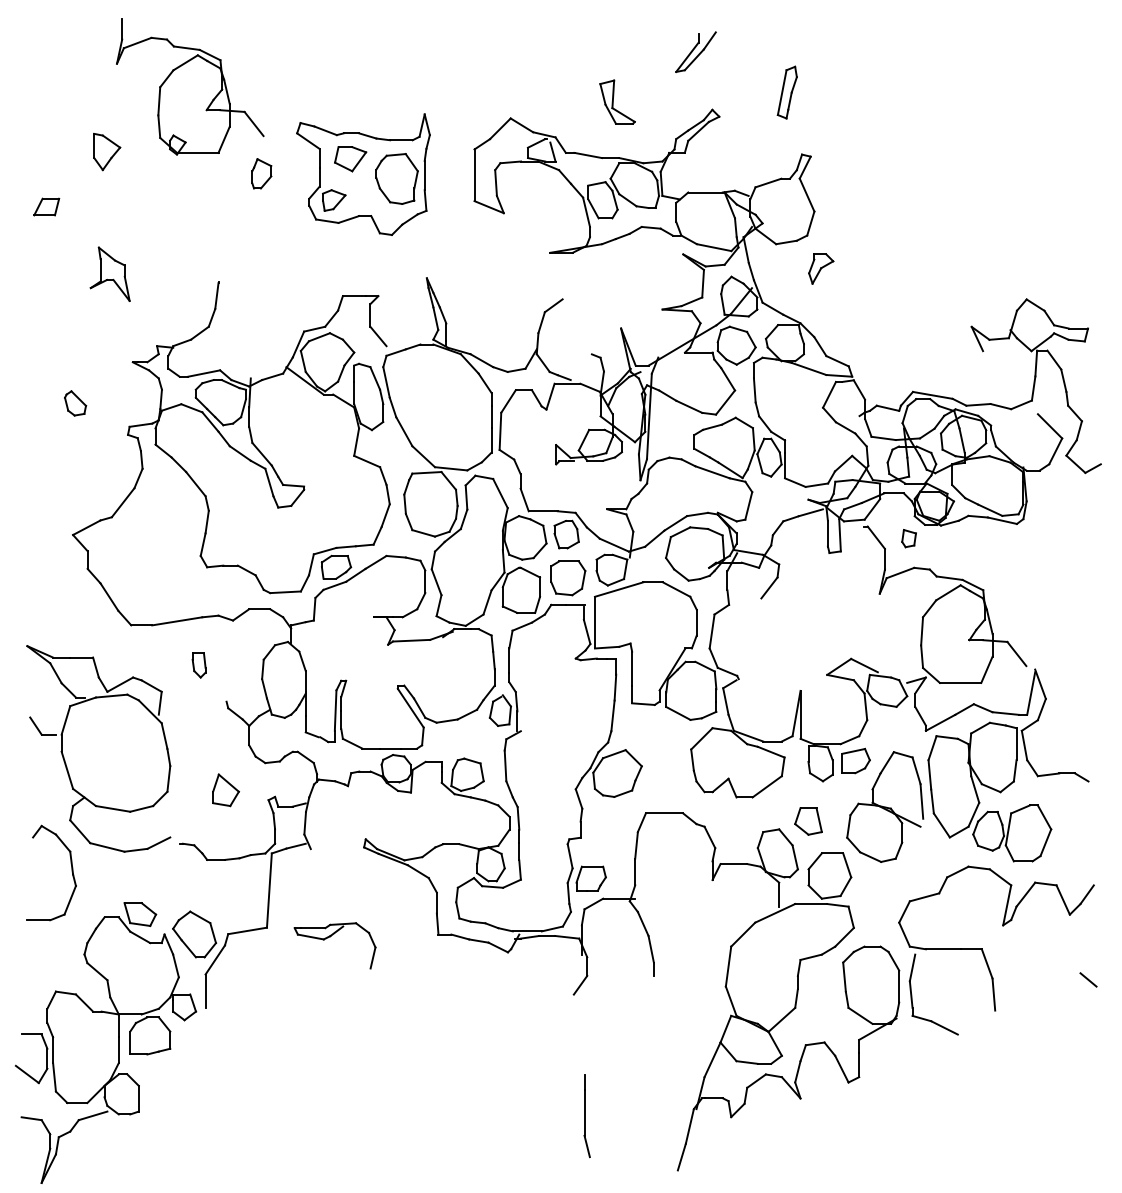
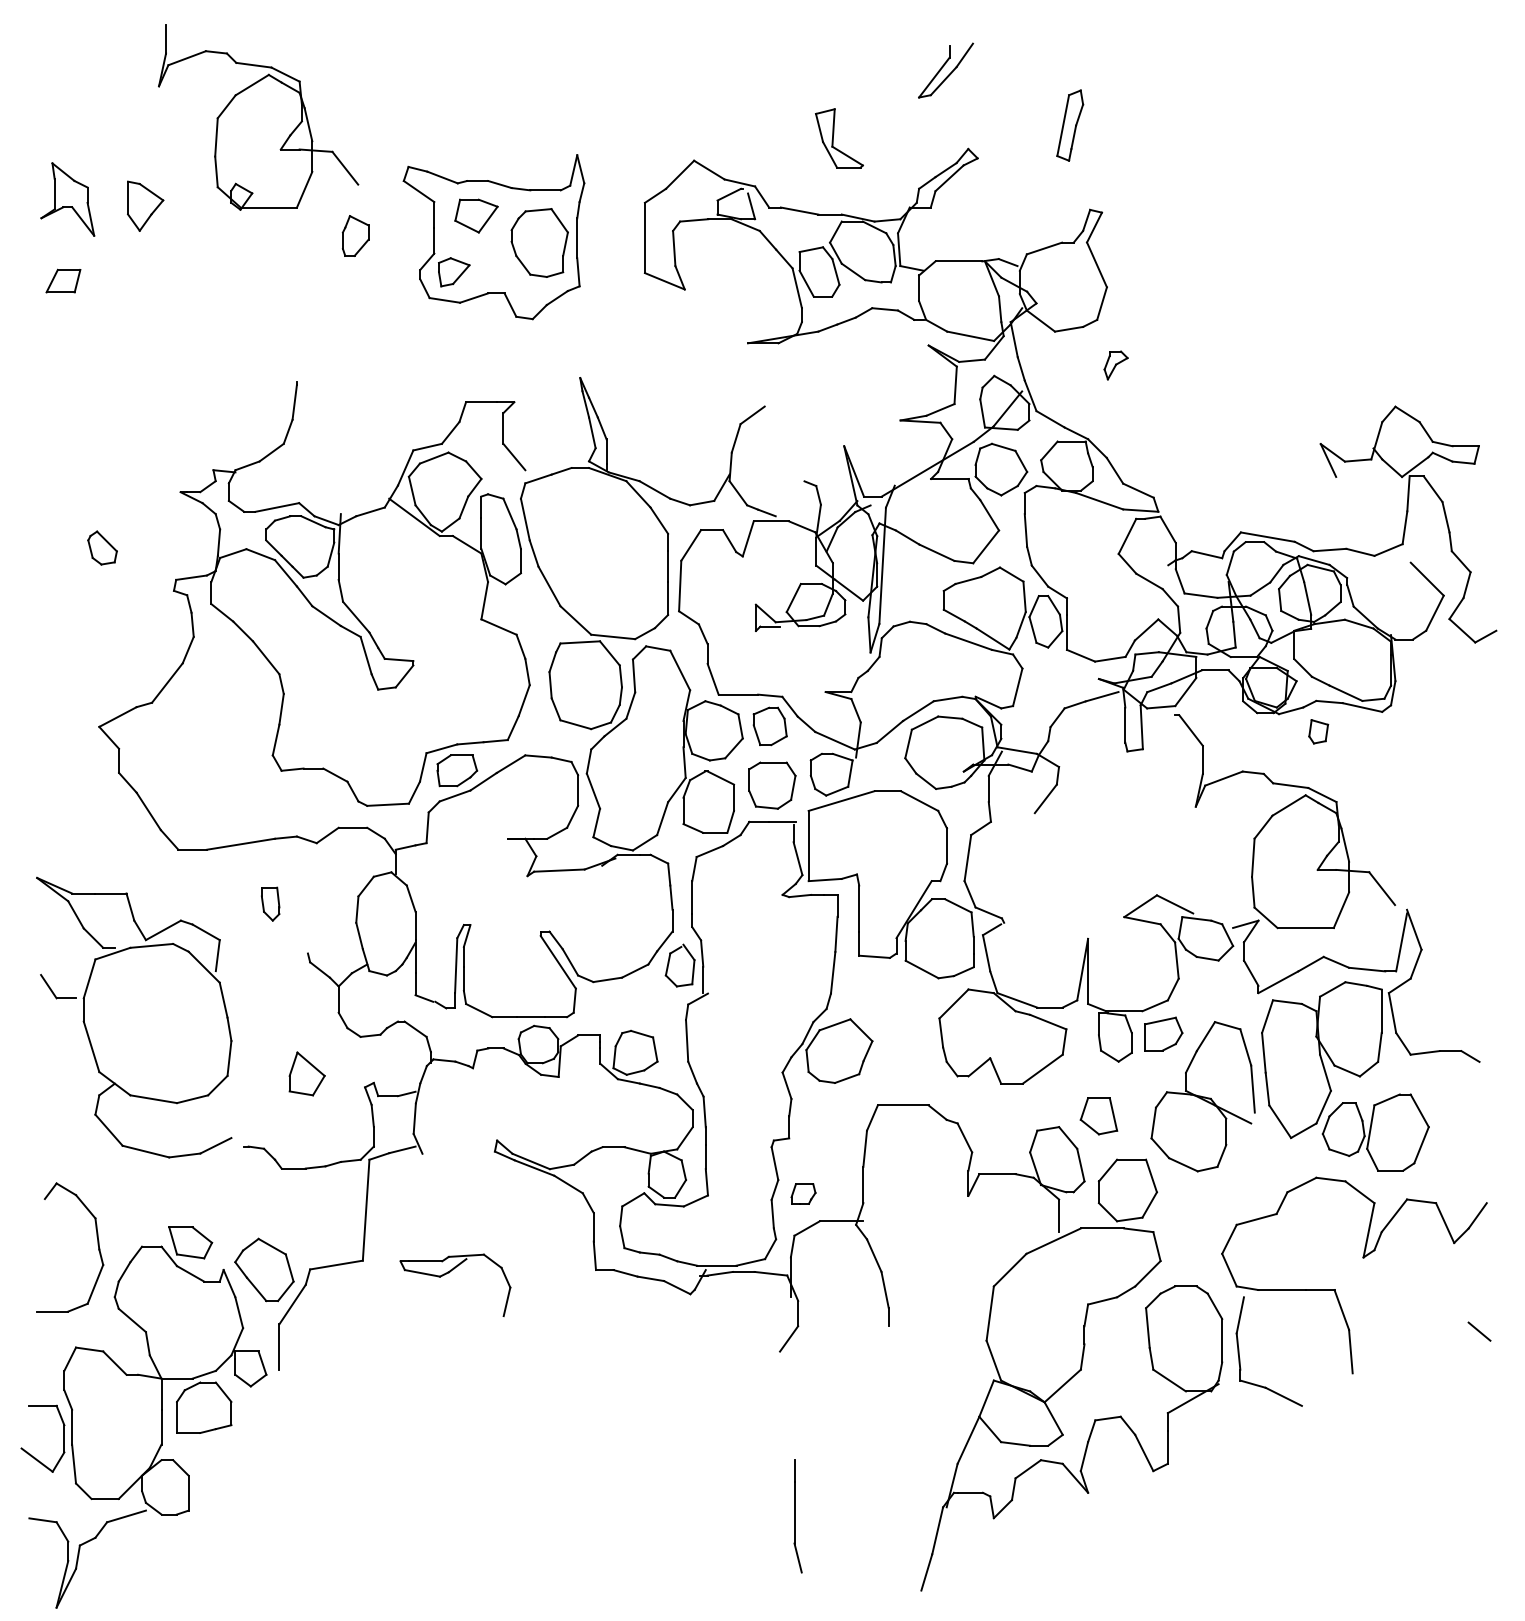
part: (820, 269) -> (1115, 365), size x0.7
part: (110, 274) -> (67, 199), moved
part: (908, 538) -> (1318, 731), moved
part: (71, 871) -> (97, 1245), moved
part: (591, 878) -> (803, 1193), size x0.6

